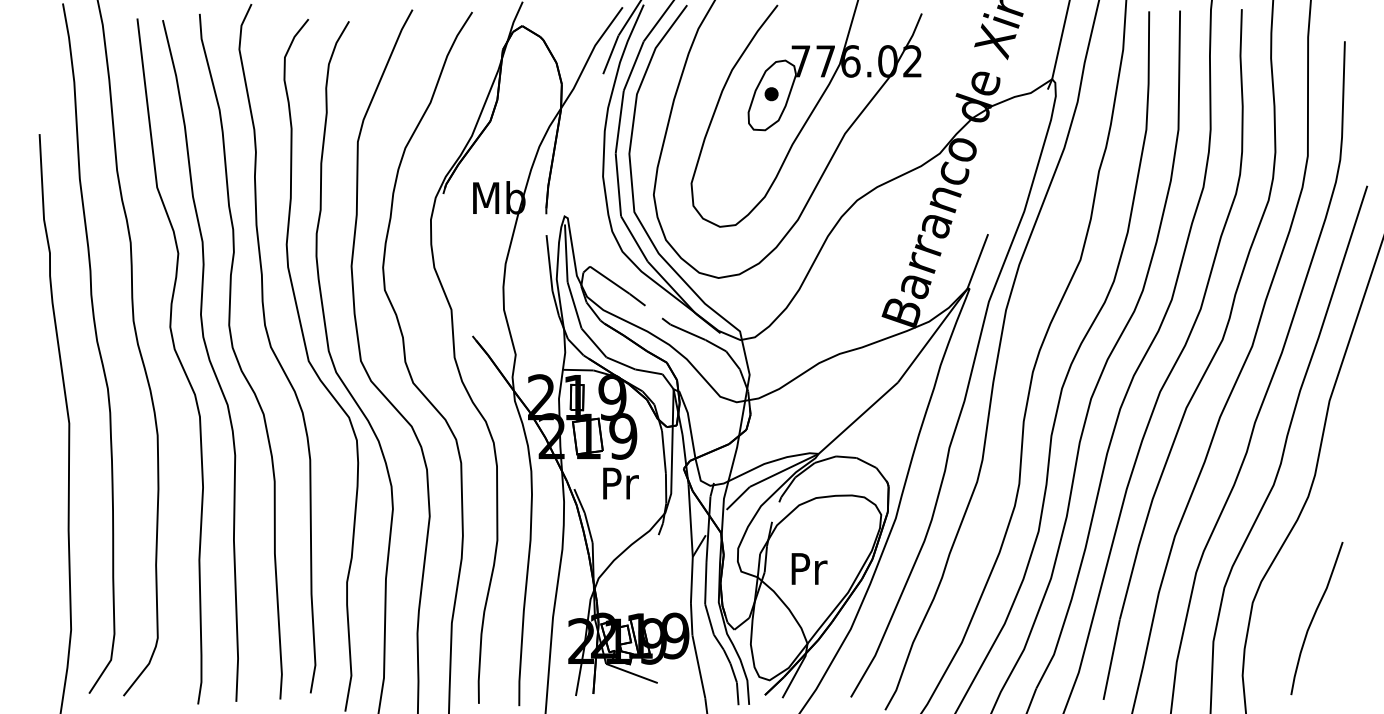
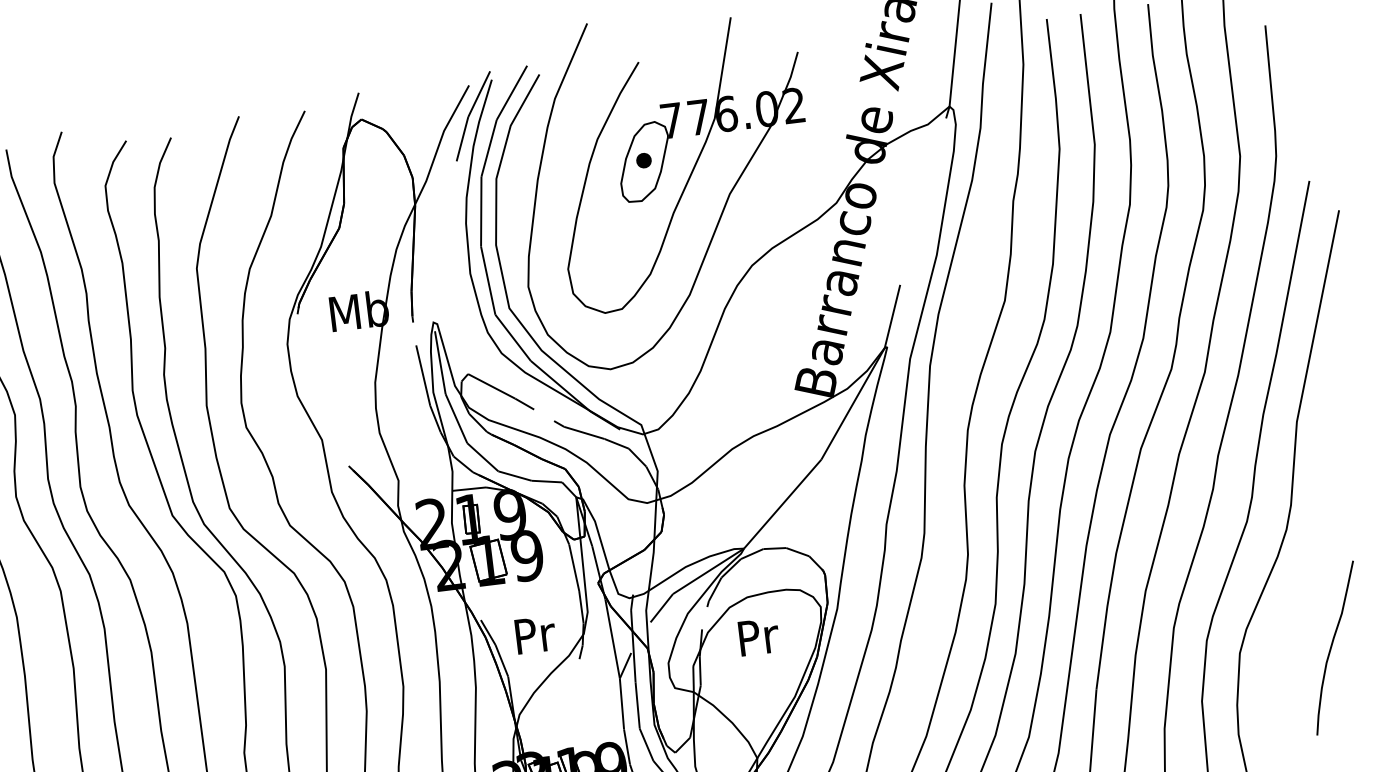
text: (620, 483) -> (535, 635), moved
text: (809, 568) -> (759, 636), moved
curve: (1314, 617) -> (1332, 647), moved

